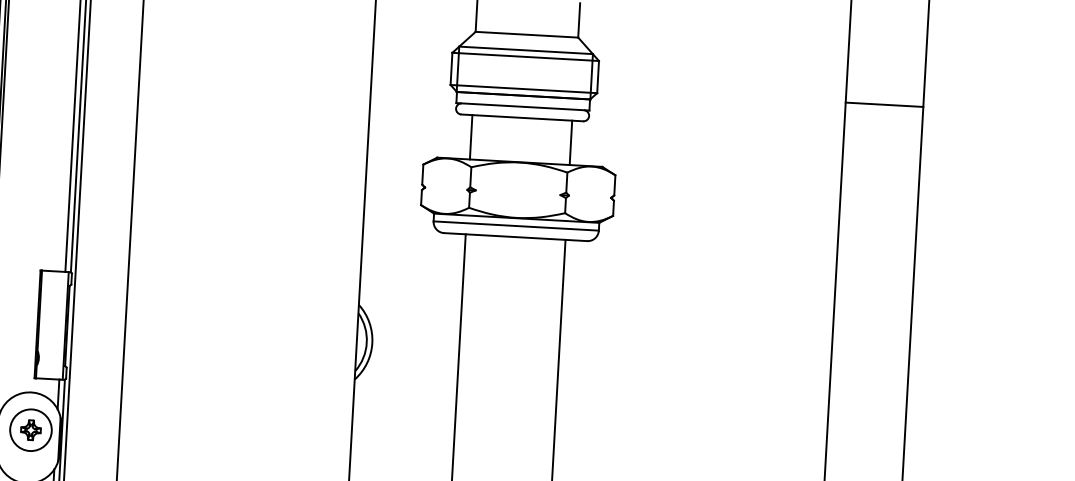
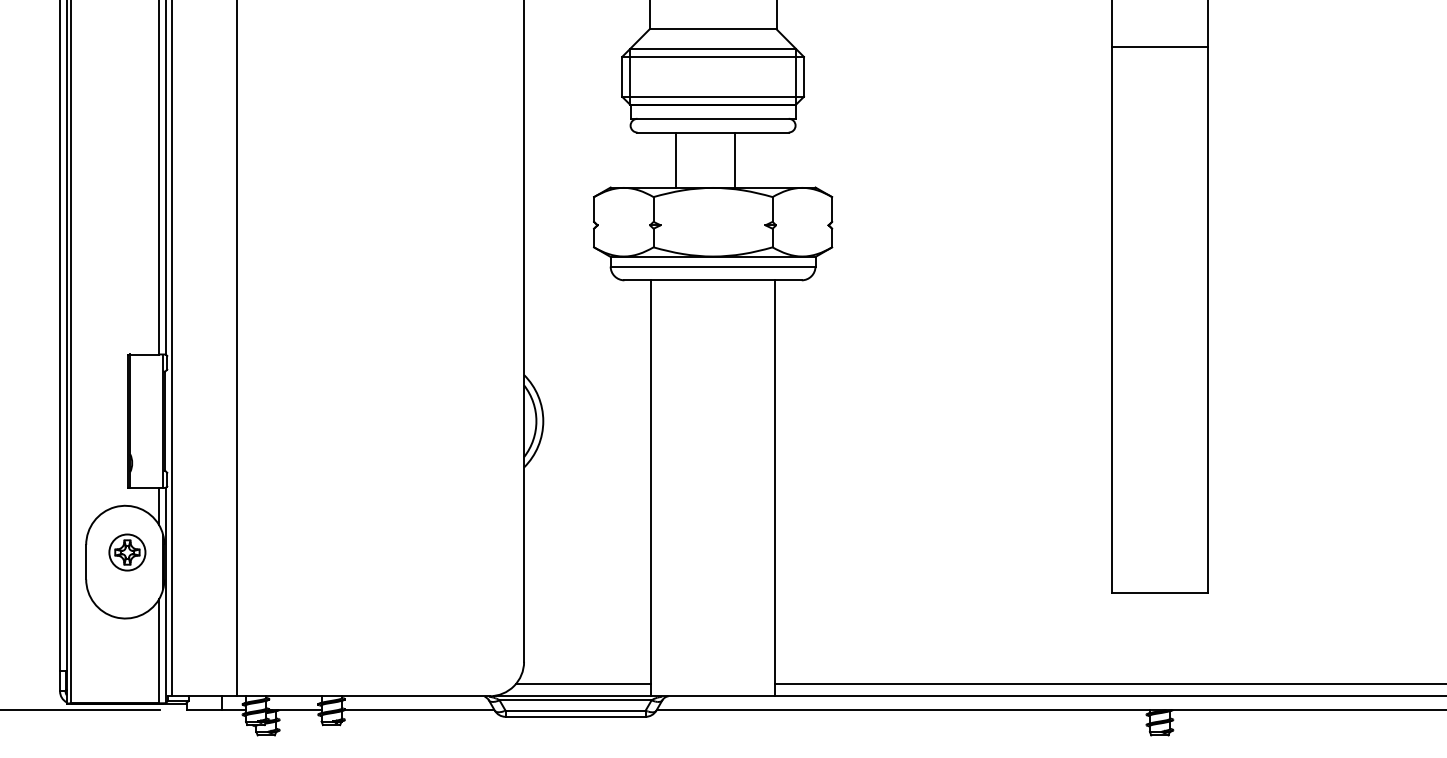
line: (884, 104) -> (1159, 47), moved
line: (471, 136) -> (676, 159), moved
line: (570, 142) -> (734, 159), moved
circle: (31, 430) -> (127, 552), size x0.7

